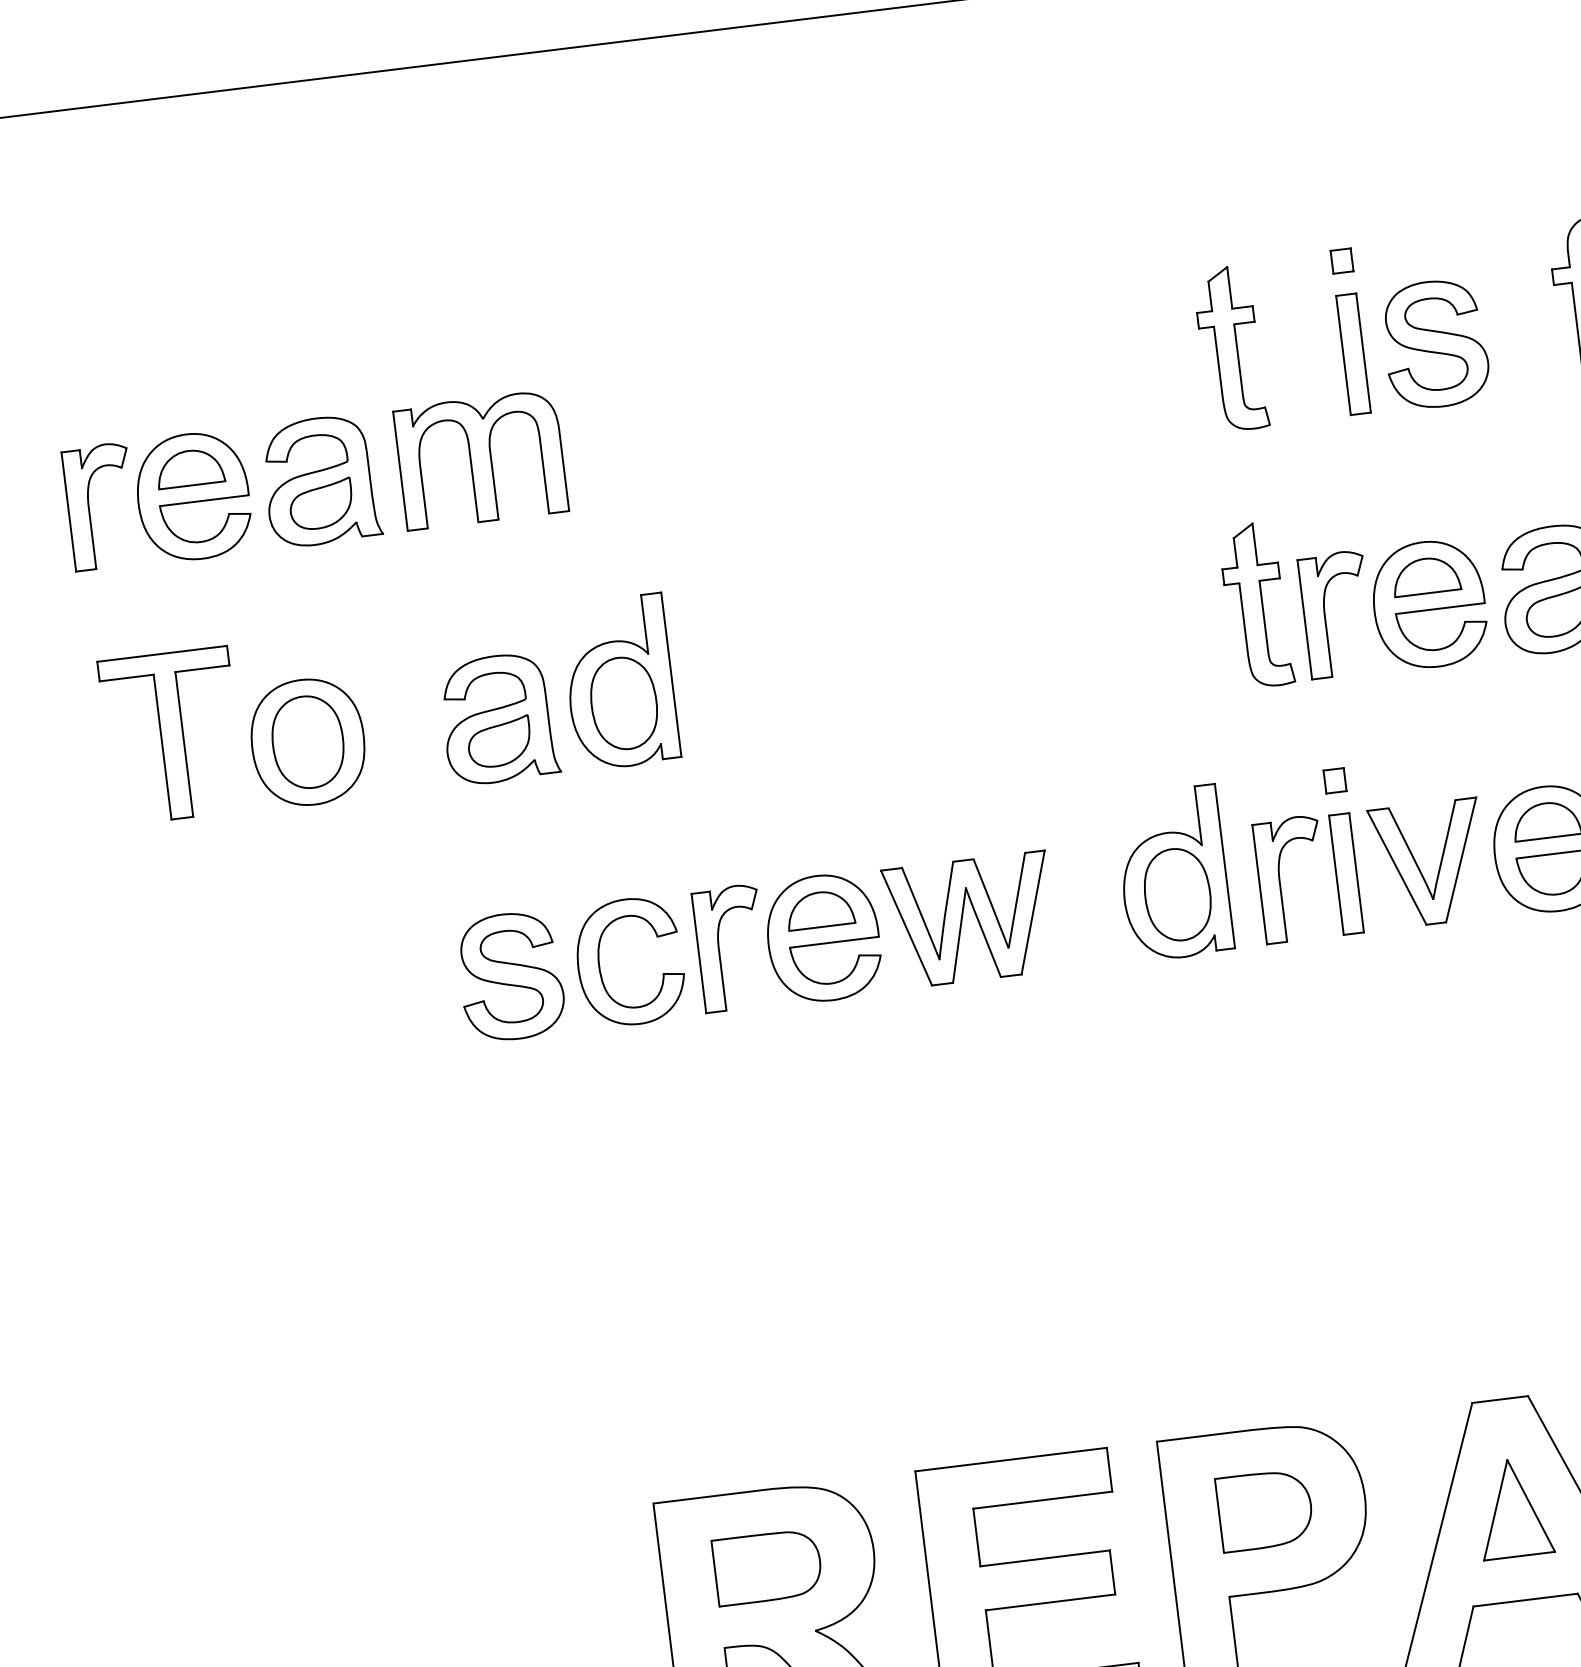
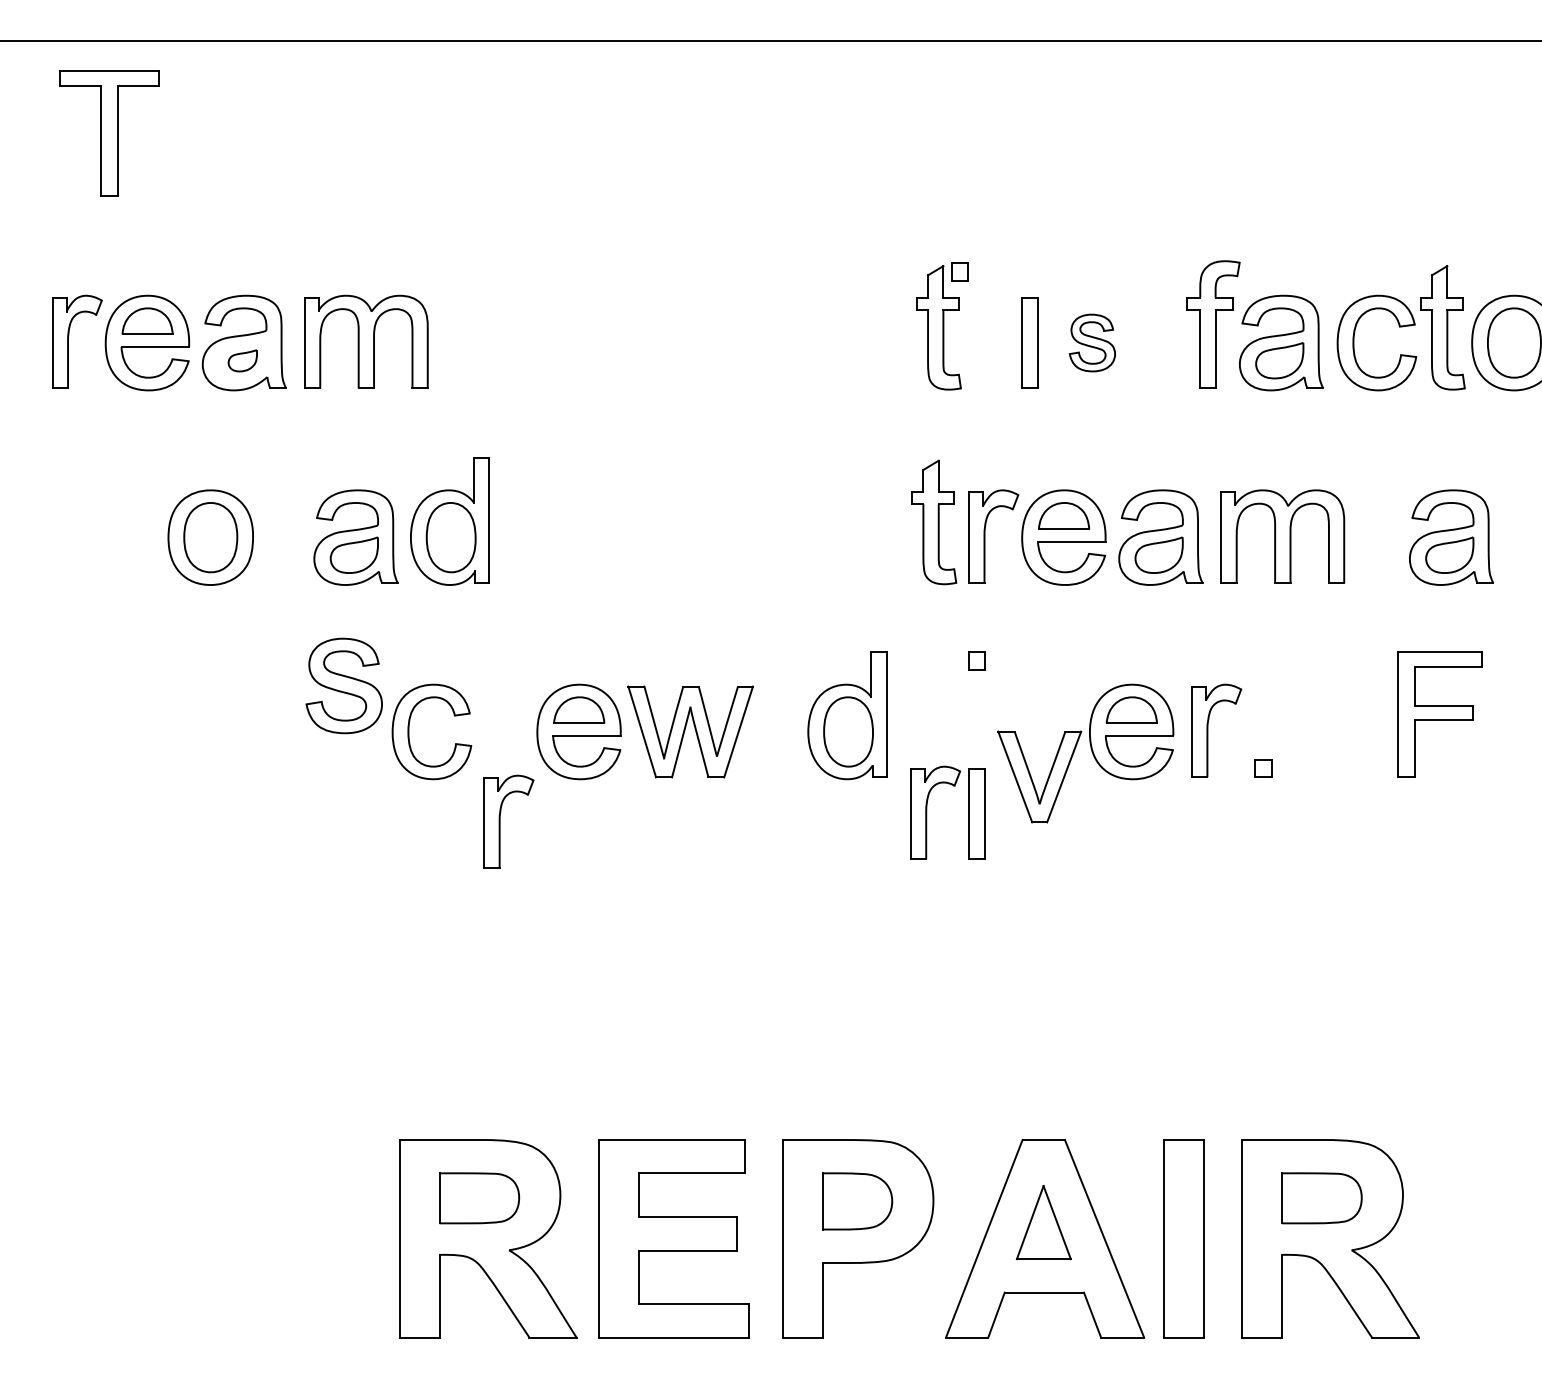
part: (1341, 260) -> (959, 271), moved
part: (1435, 343) -> (1092, 342), size x0.6
part: (321, 504) -> (242, 360), size x0.6
part: (172, 736) -> (109, 133), moved
part: (1419, 867) -> (1032, 778), moved
part: (1281, 880) -> (927, 812), moved
part: (719, 948) -> (500, 821), moved
part: (509, 976) -> (343, 685), moved

